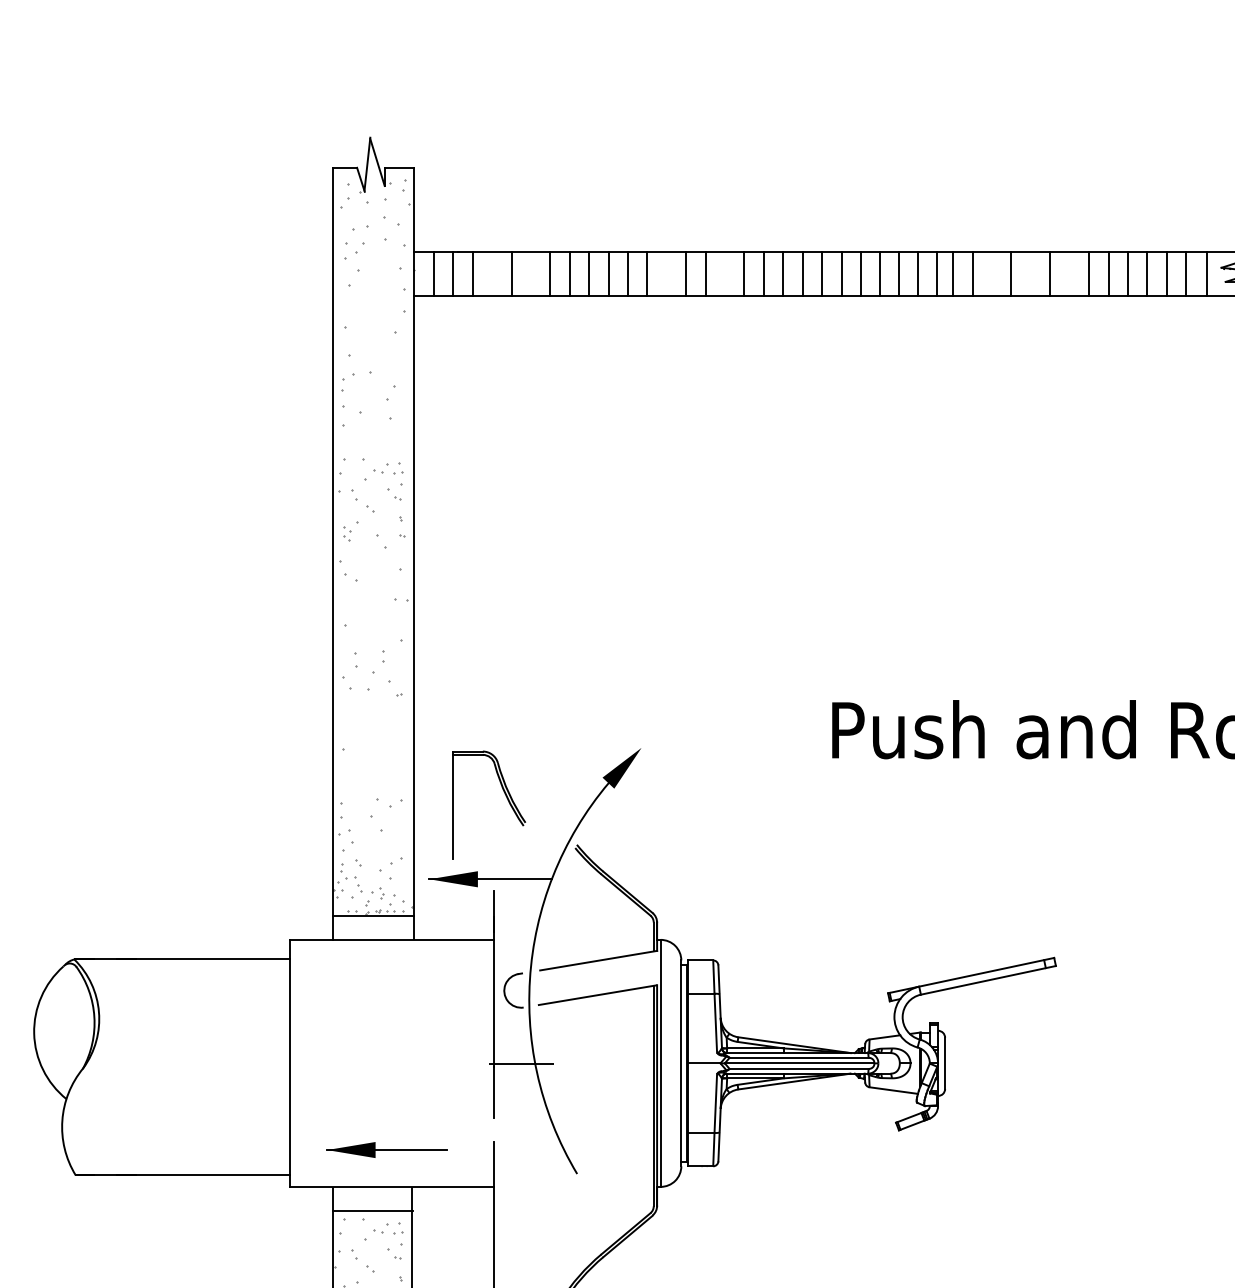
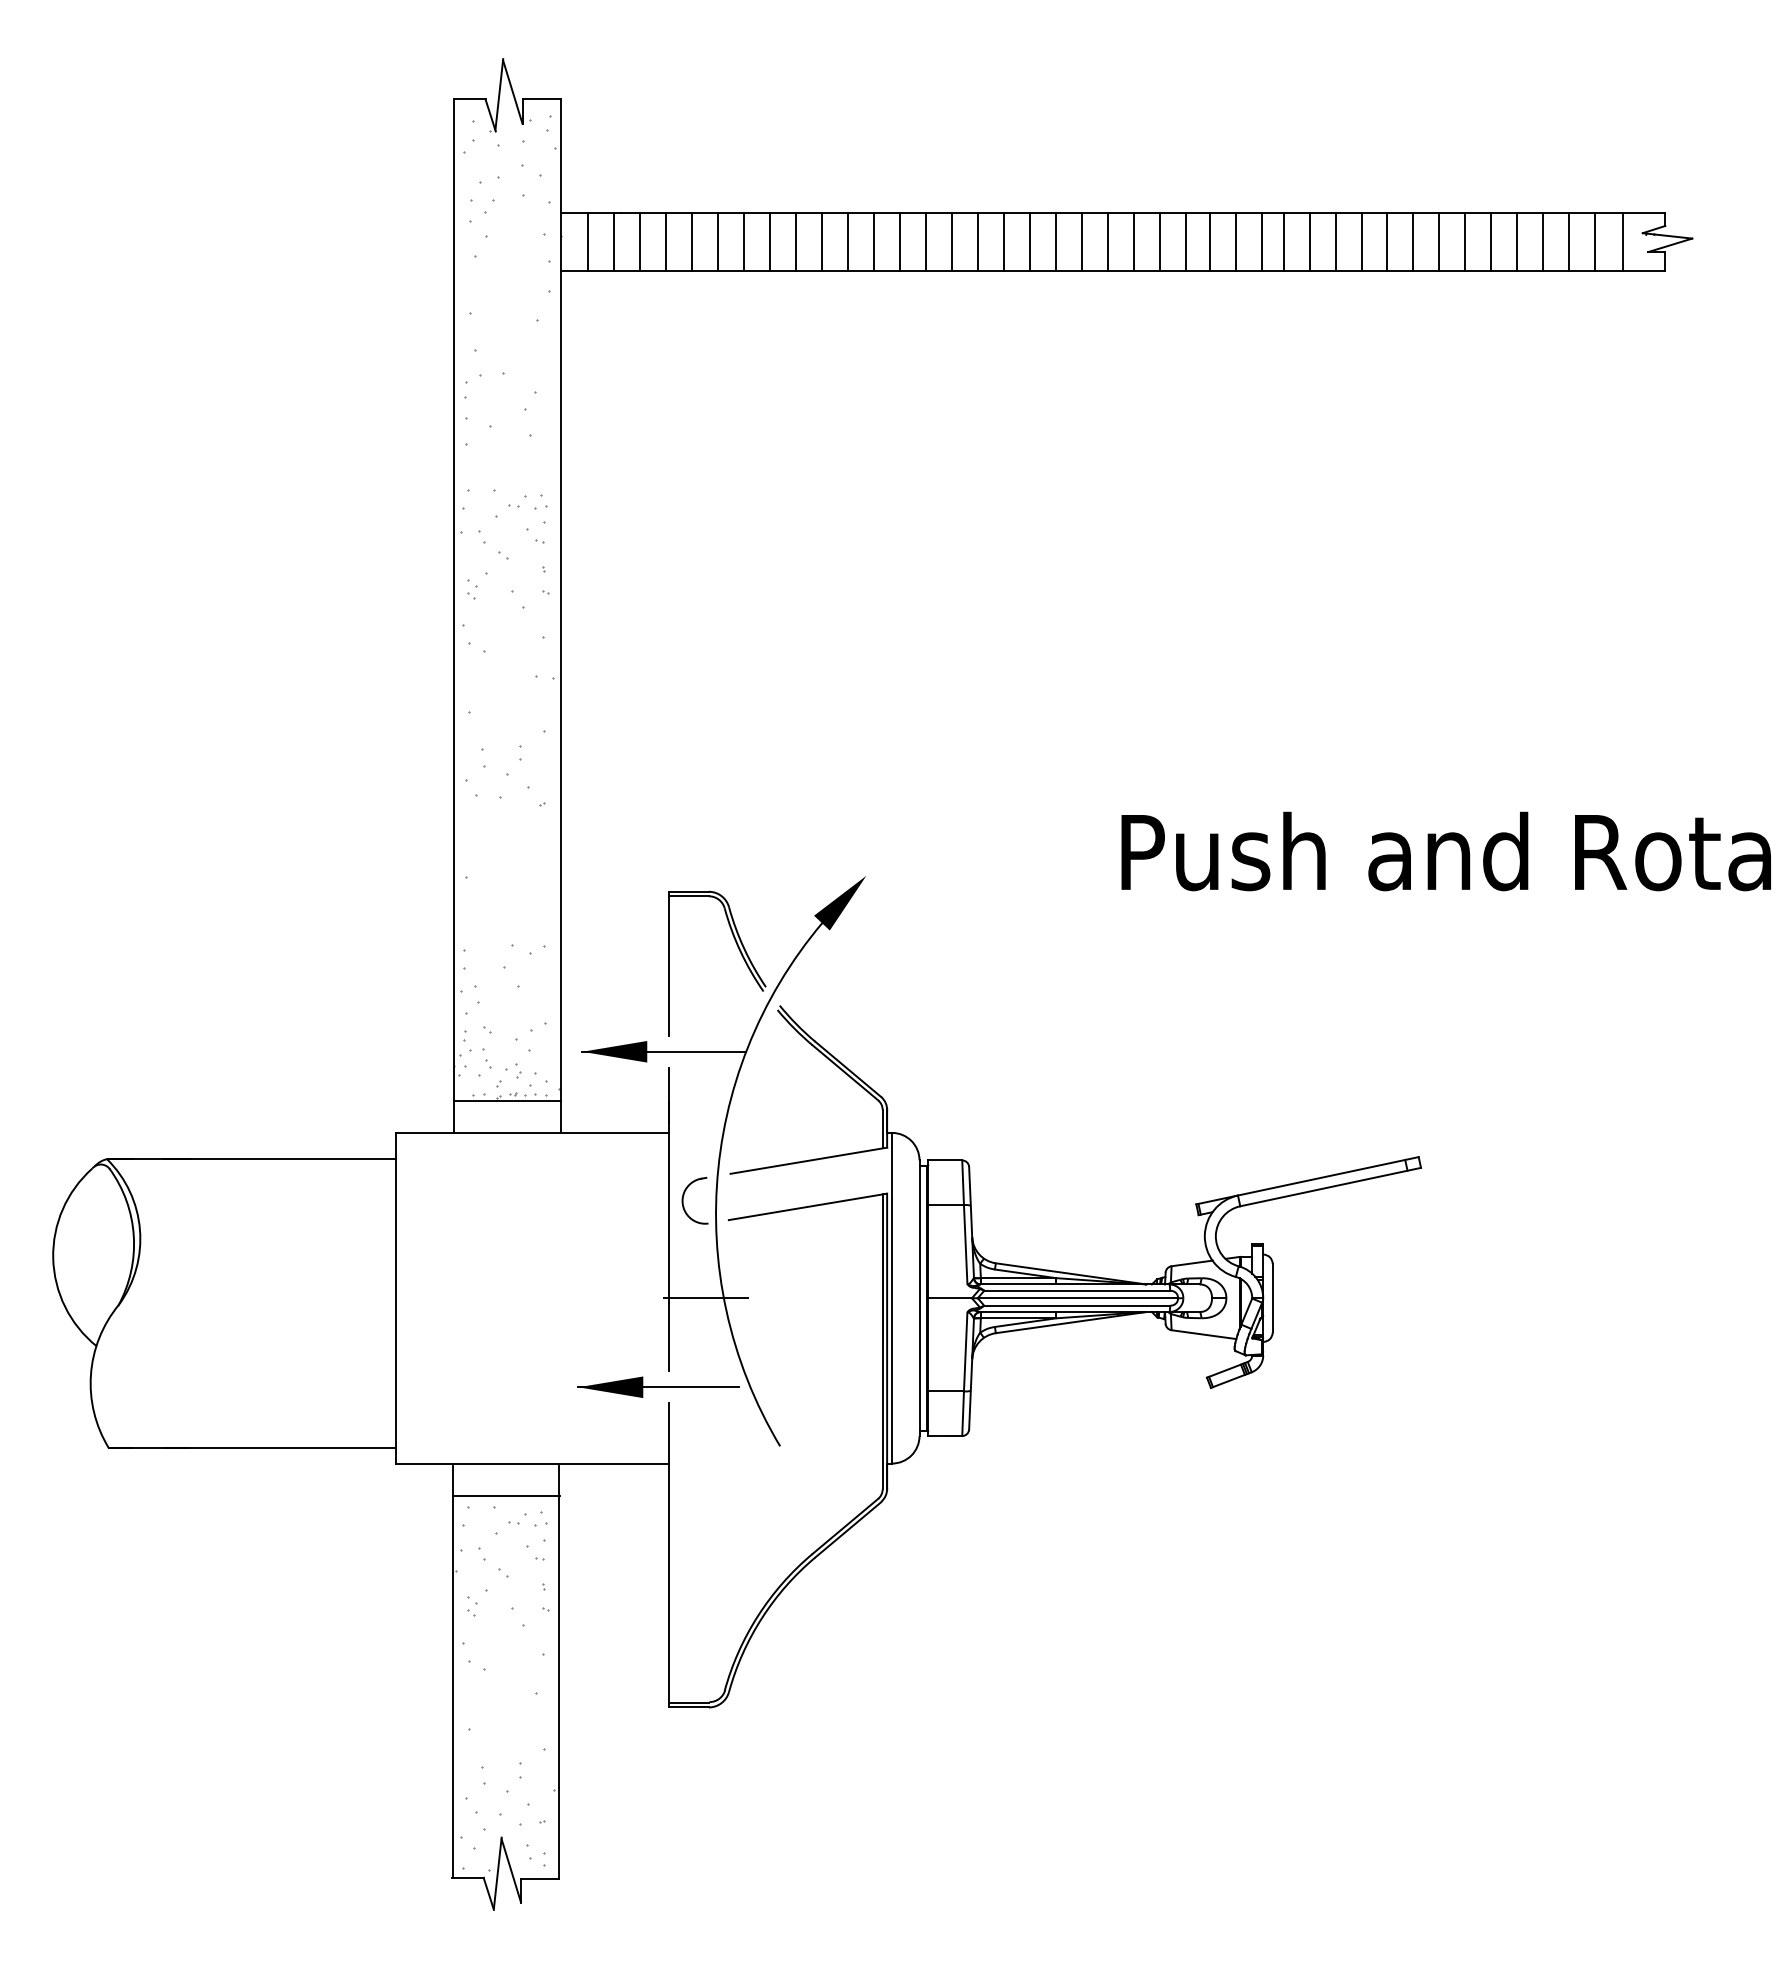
line: (492, 273) -> (666, 241), added
line: (531, 273) -> (718, 241), added
line: (667, 273) -> (900, 241), added
line: (725, 273) -> (978, 241), added
line: (992, 273) -> (1335, 241), added
line: (1030, 273) -> (1387, 241), added
line: (1069, 273) -> (1439, 241), added
part: (505, 796) -> (739, 951), moved
part: (386, 1149) -> (658, 1386), moved

